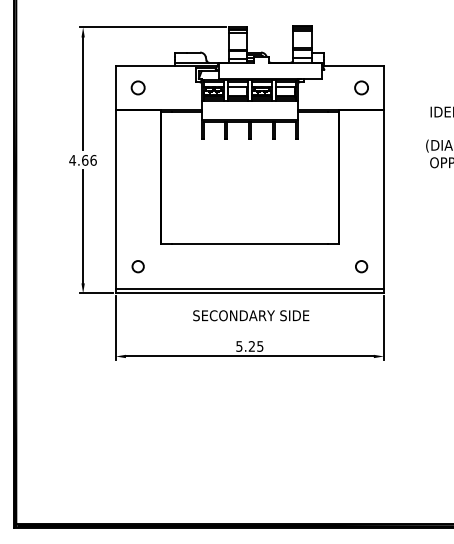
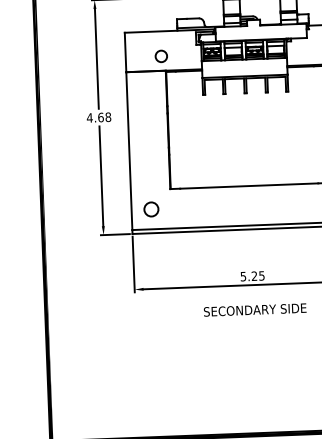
circle: (137, 87) -> (160, 56), moved
text: (93, 160) -> (108, 117), 4.66 -> 4.68
circle: (137, 266) -> (150, 209), size x1.4
text: (251, 315) -> (255, 309), moved

